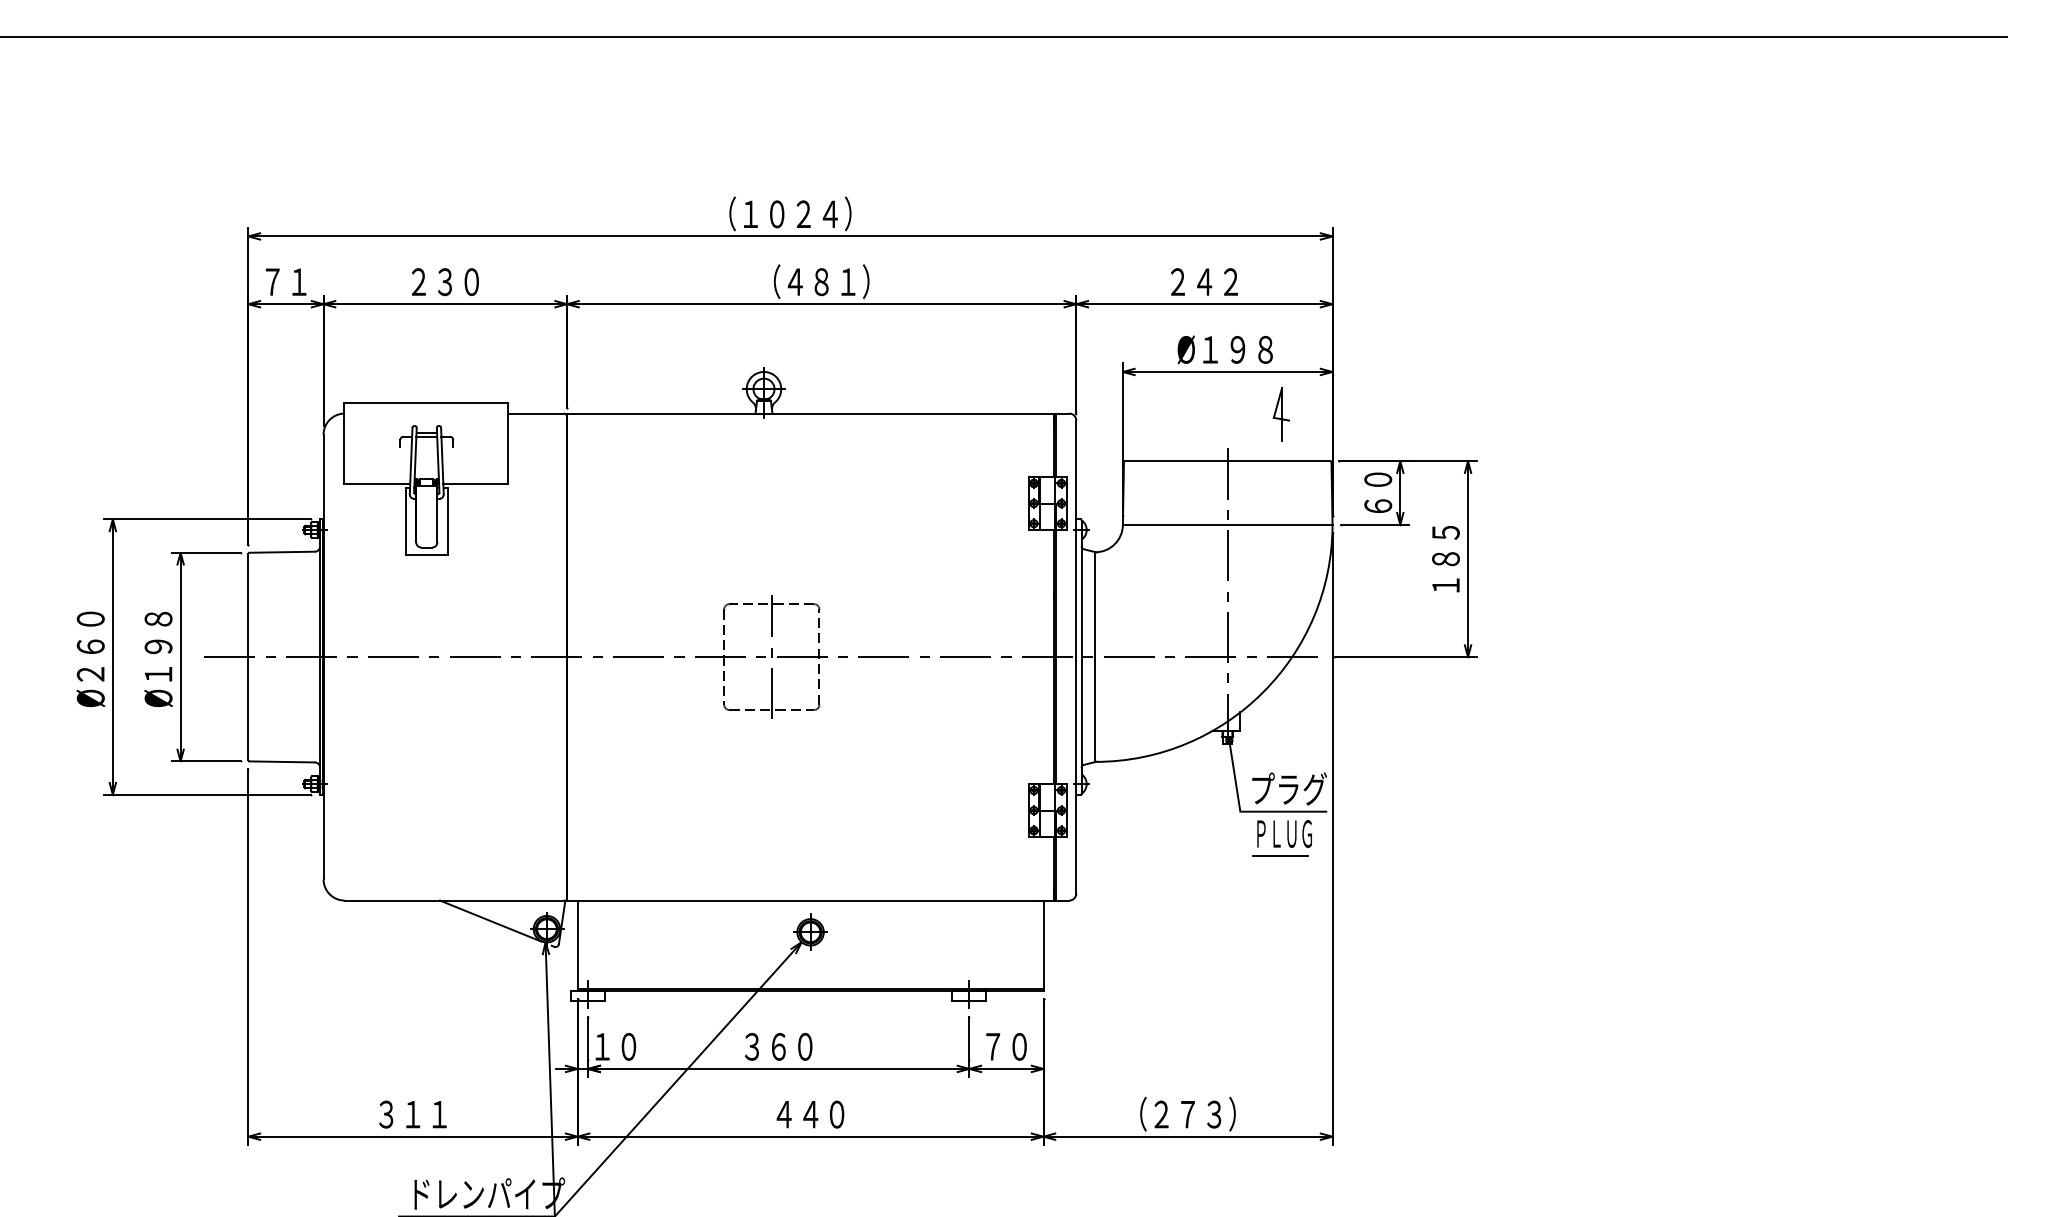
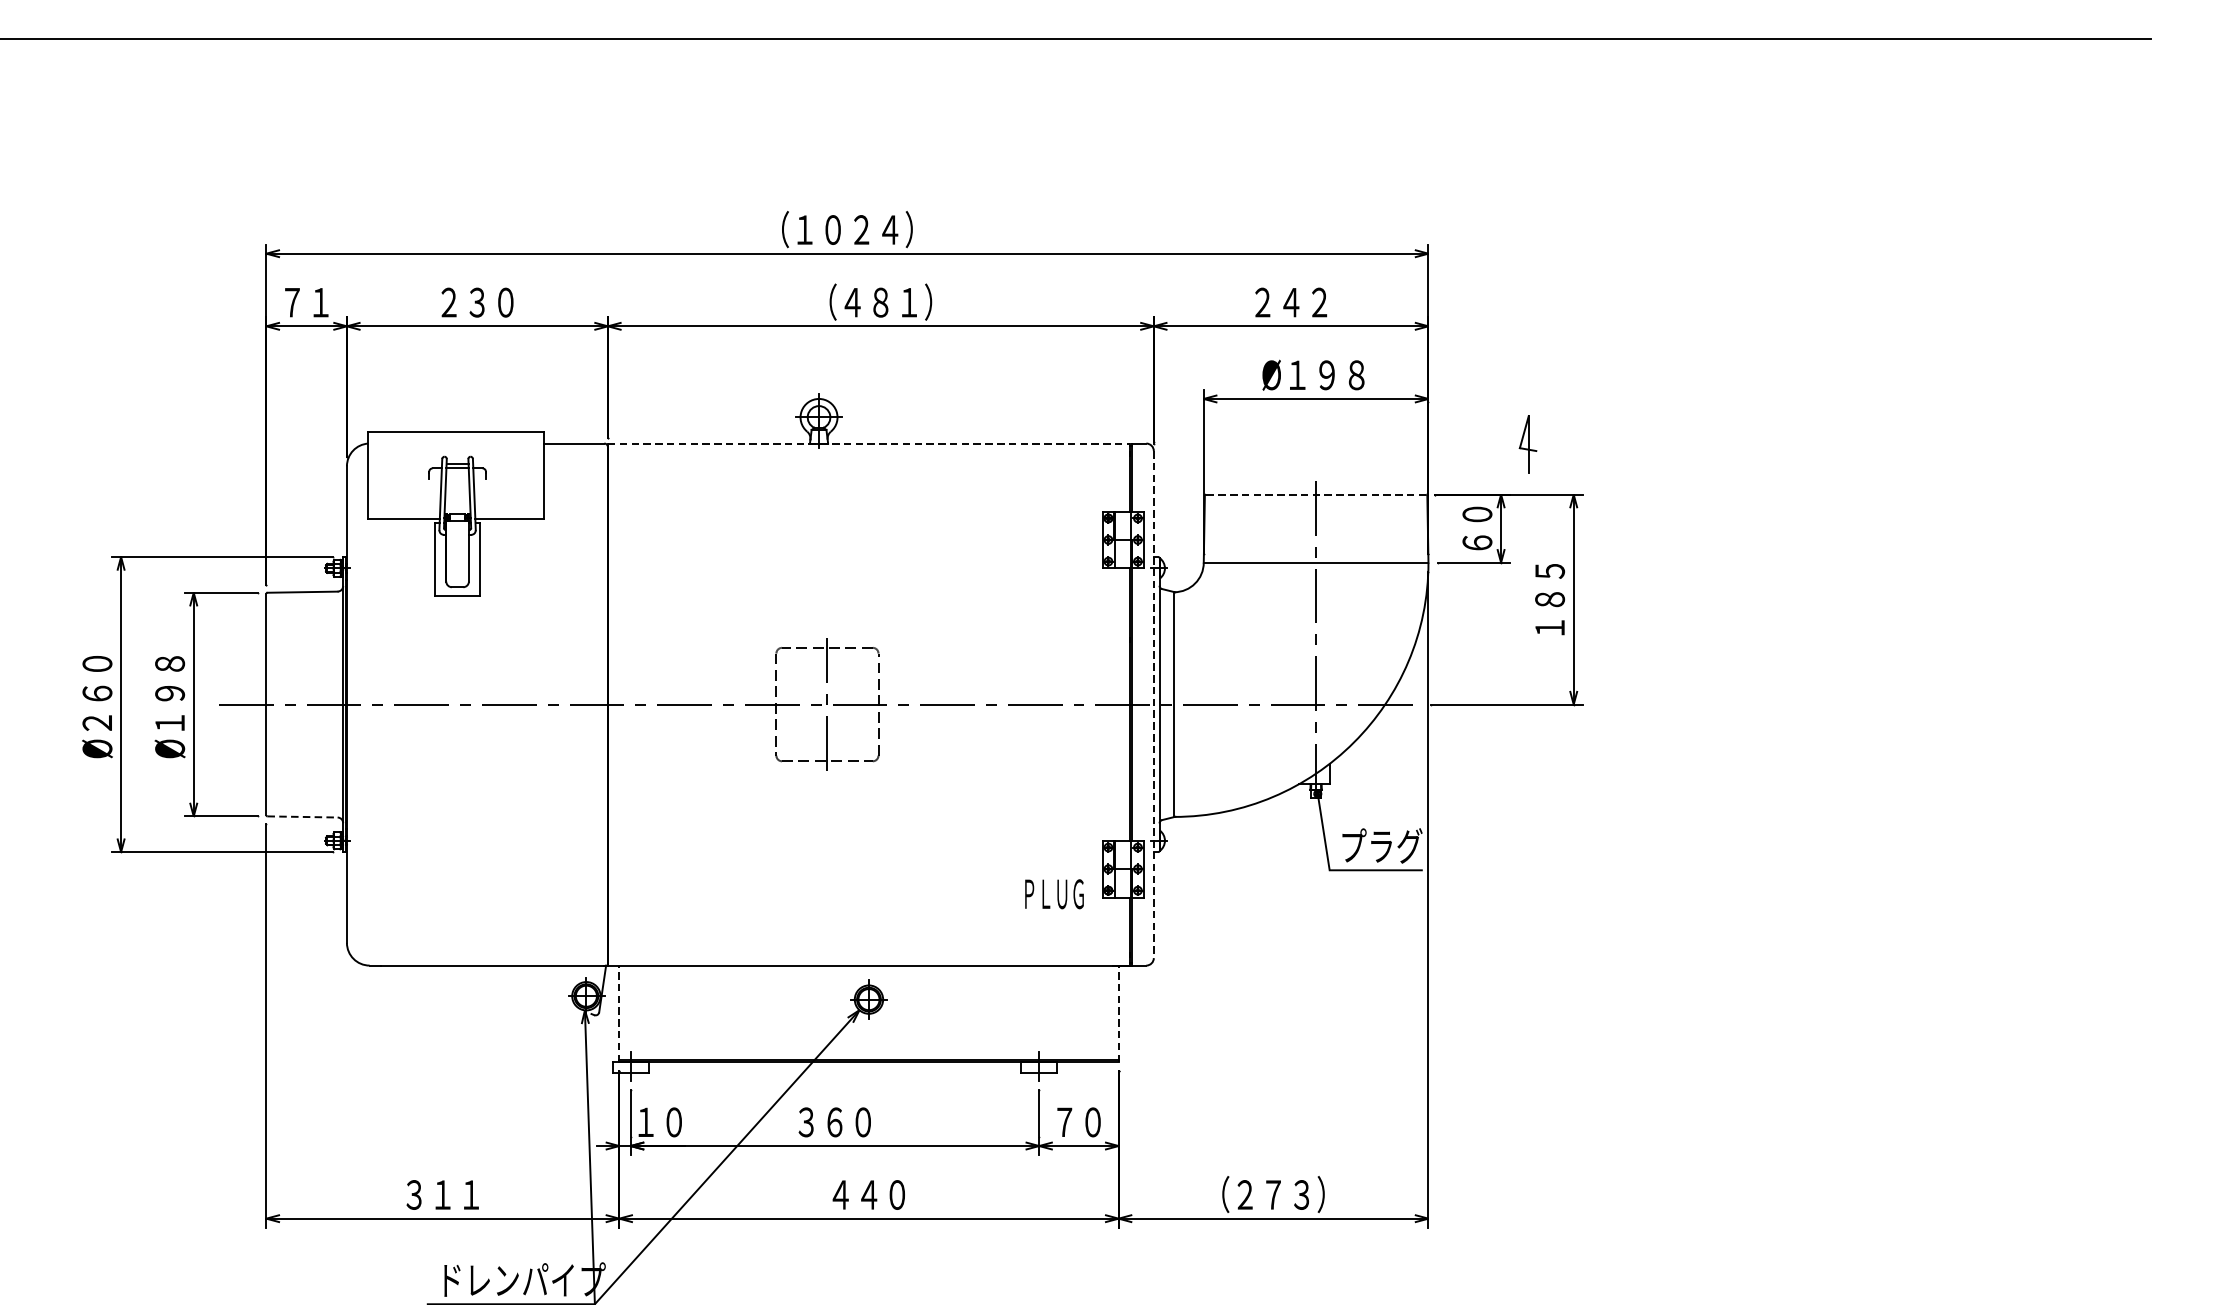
line: (810, 413) -> (868, 443), solid -> dashed
part: (1280, 414) -> (1527, 444), moved
line: (1227, 461) -> (1315, 494), solid -> dashed
line: (1076, 657) -> (1154, 705), solid -> dashed
line: (282, 761) -> (302, 816), solid -> dashed
text: (1284, 833) -> (1054, 893), moved
line: (1280, 856) -> (1372, 918), removed
line: (490, 920) -> (525, 986), removed
line: (577, 945) -> (619, 1013), solid -> dashed
line: (1043, 945) -> (1118, 1013), solid -> dashed

